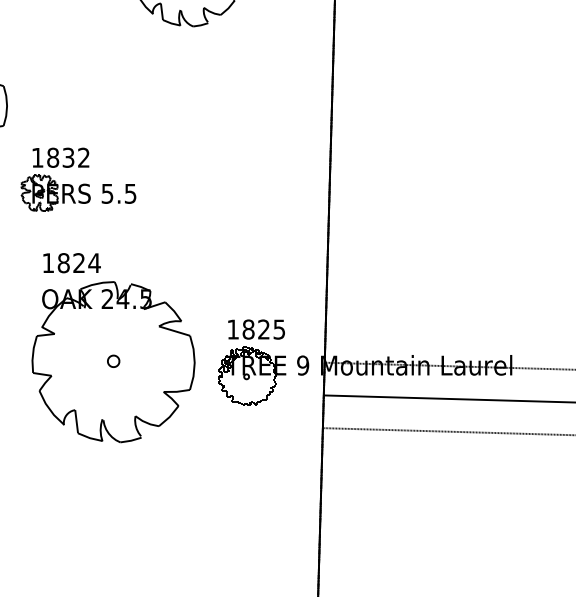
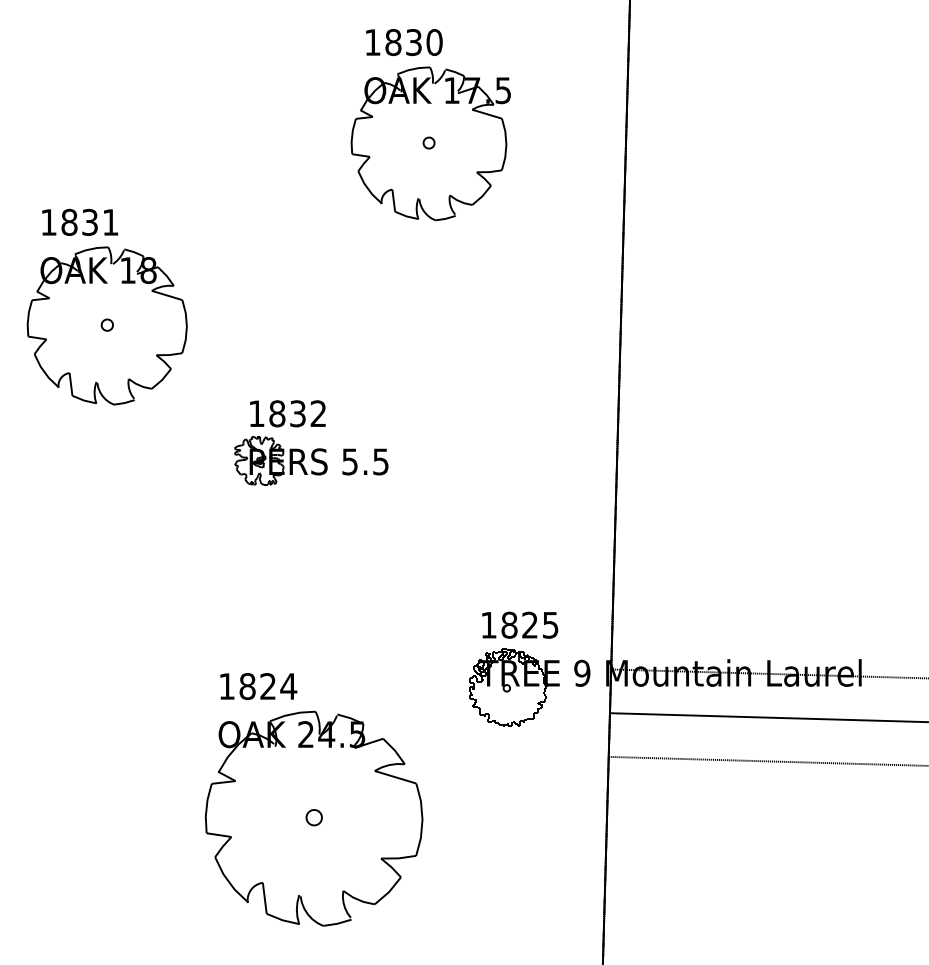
part: (80, 184) -> (314, 449), moved
part: (113, 347) -> (313, 799), moved

